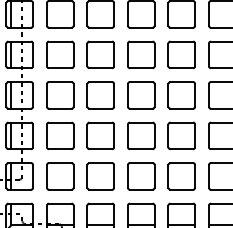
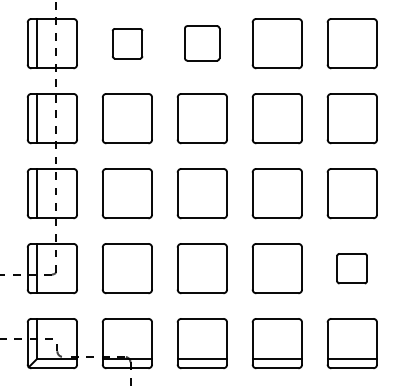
part: (60, 54) -> (127, 42), size x0.6
part: (100, 54) -> (201, 42), size x0.7
part: (181, 176) -> (351, 268), size x0.6

